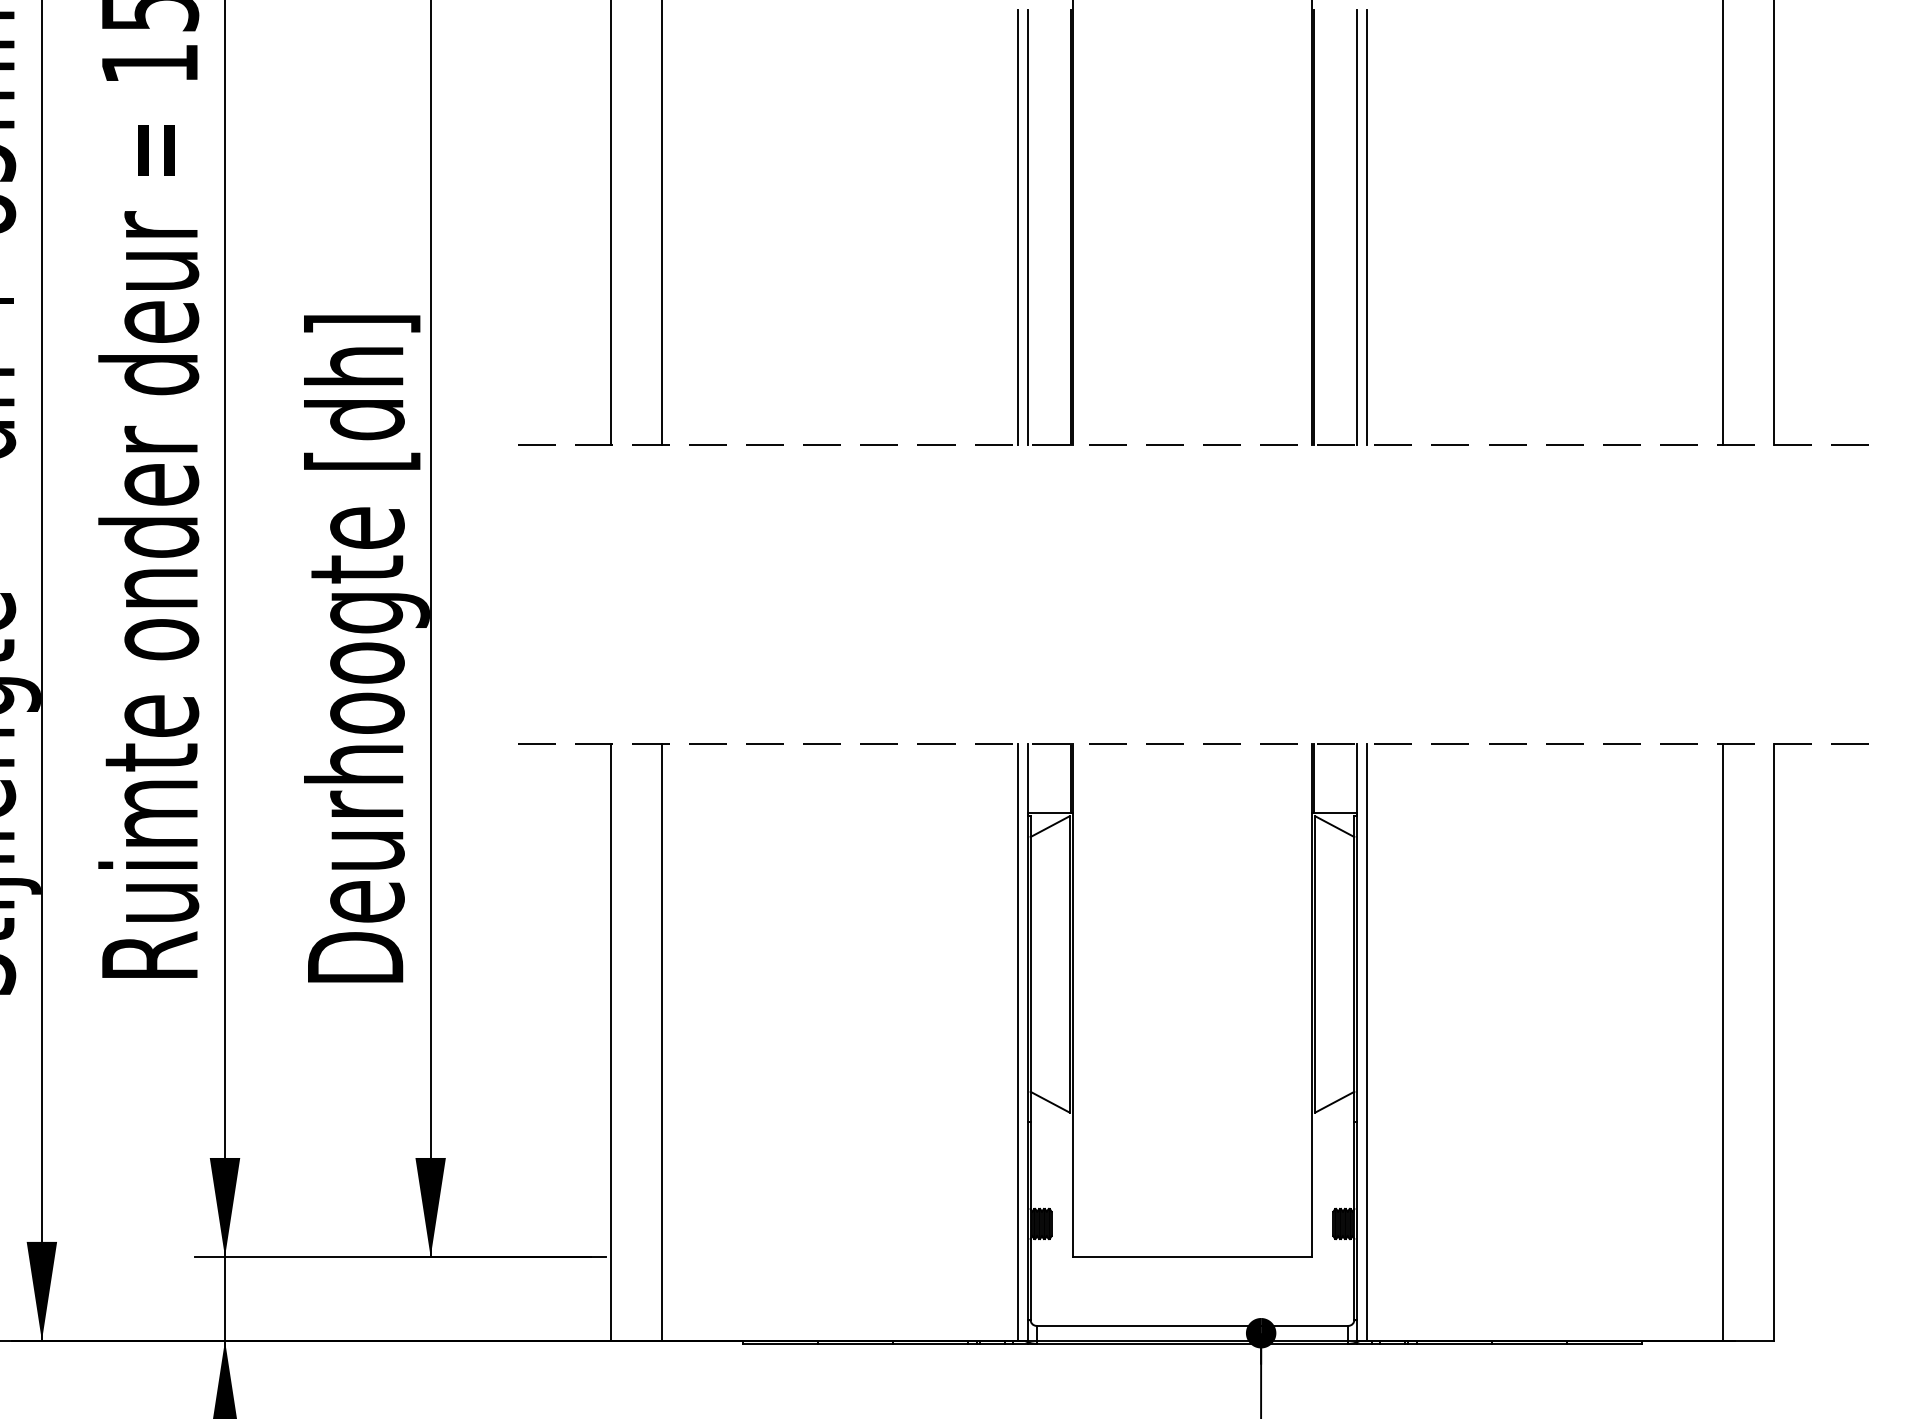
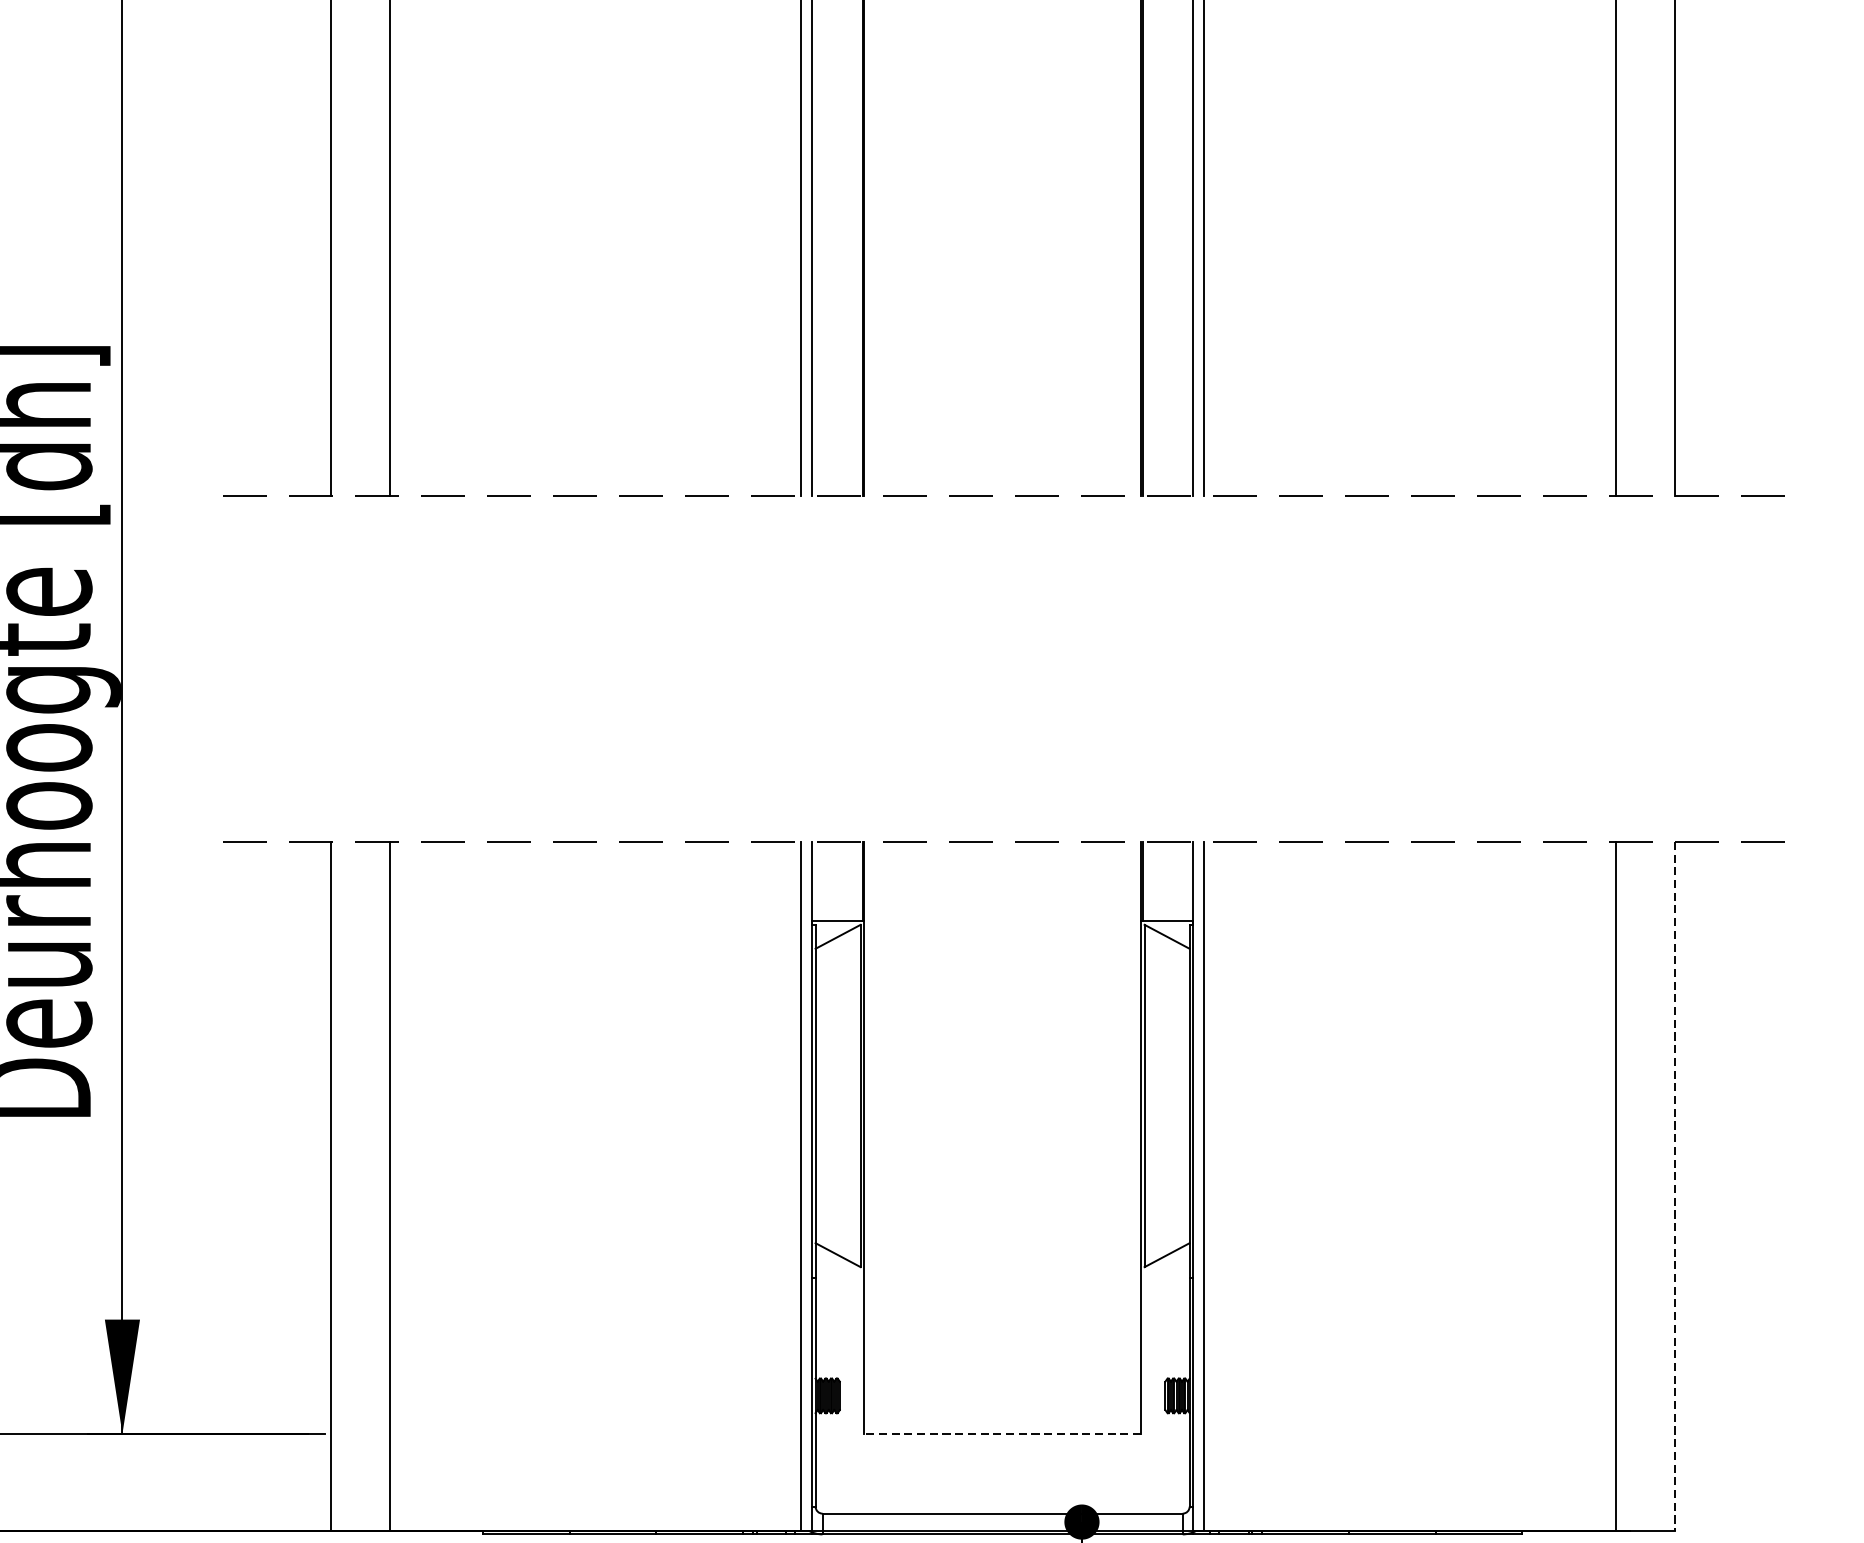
line: (1774, 1043) -> (1675, 1187), solid -> dashed
line: (1192, 1256) -> (1002, 1433), solid -> dashed

